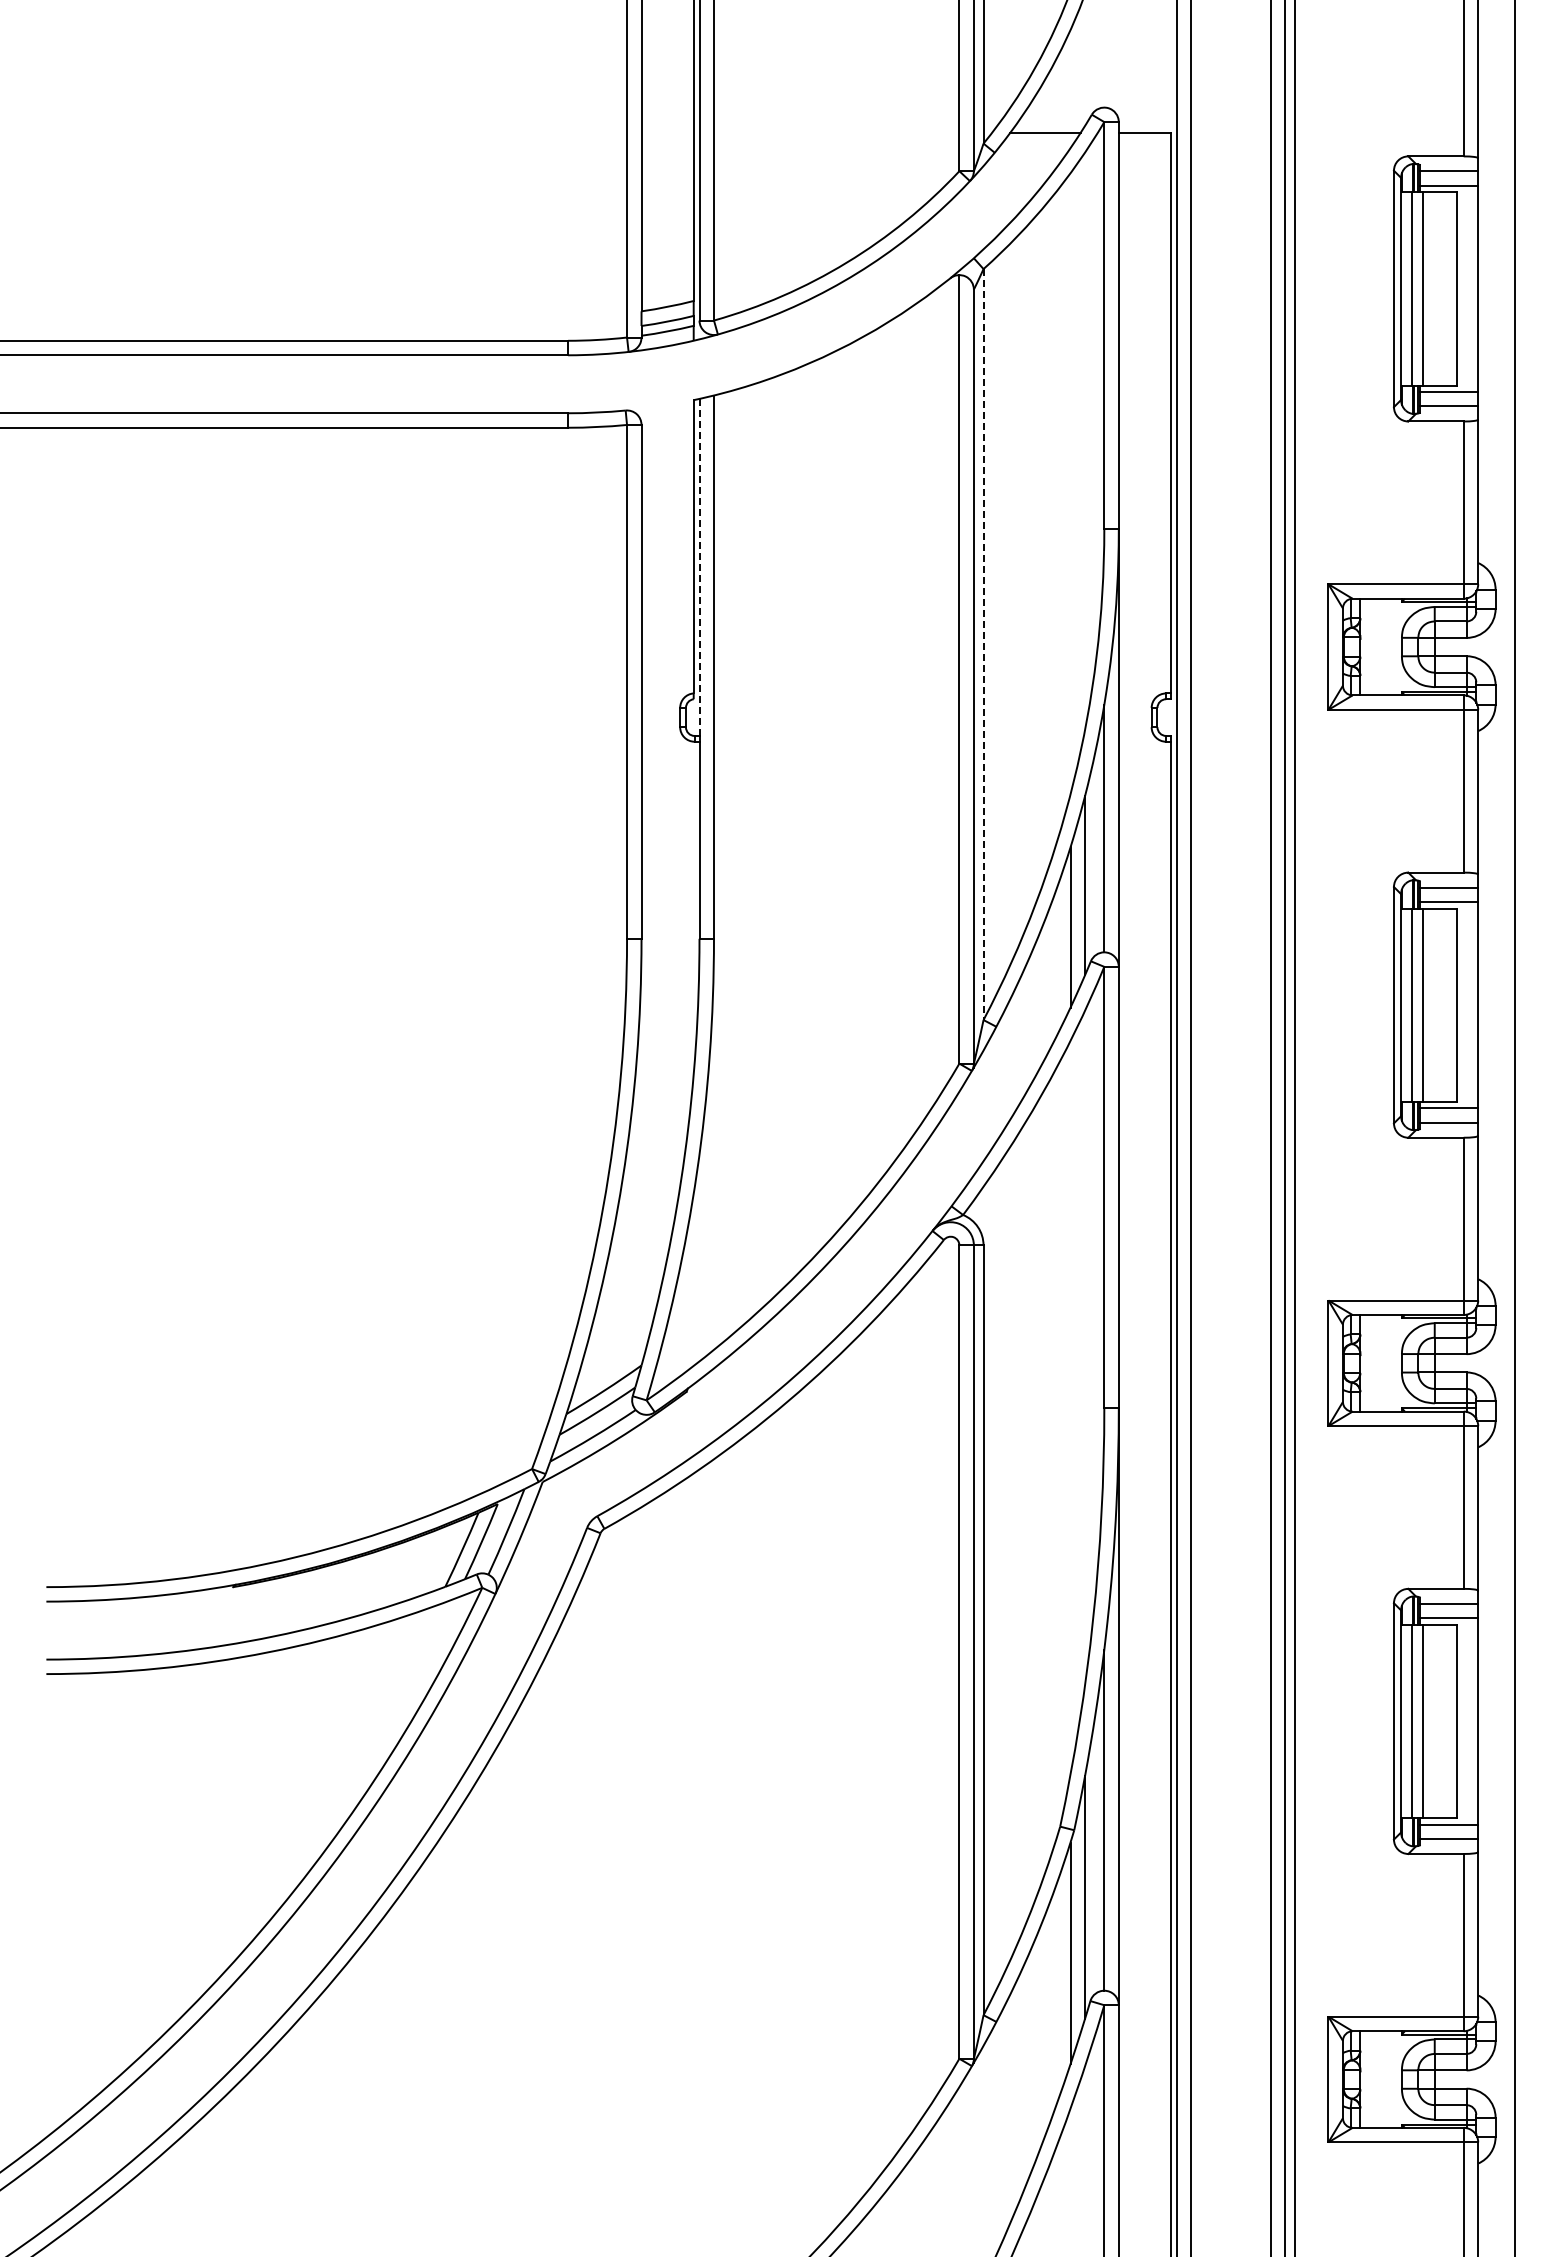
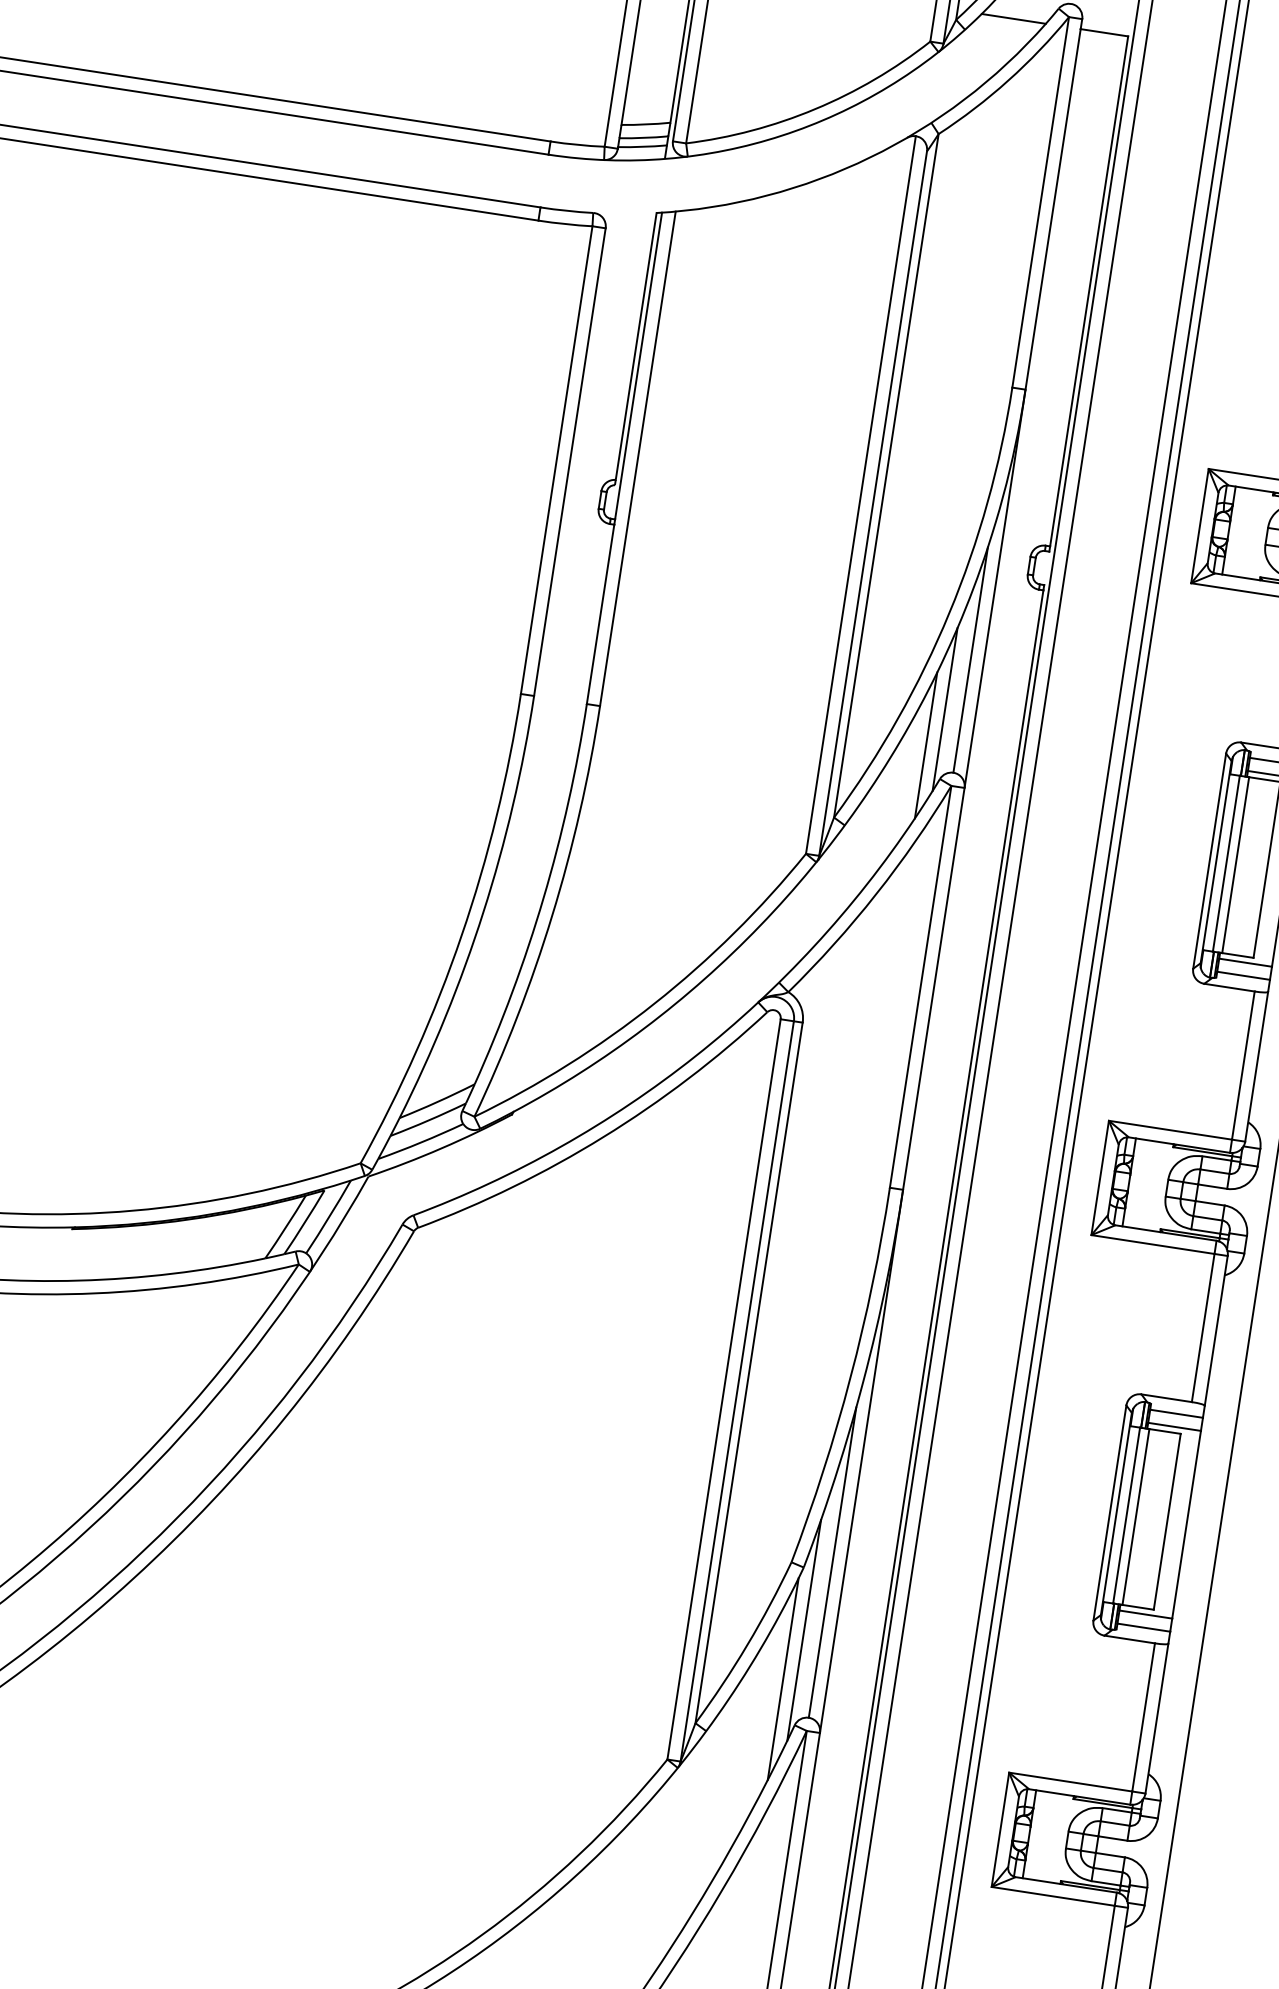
line: (699, 567) -> (638, 366), dashed -> solid
line: (983, 645) -> (886, 476), dashed -> solid

